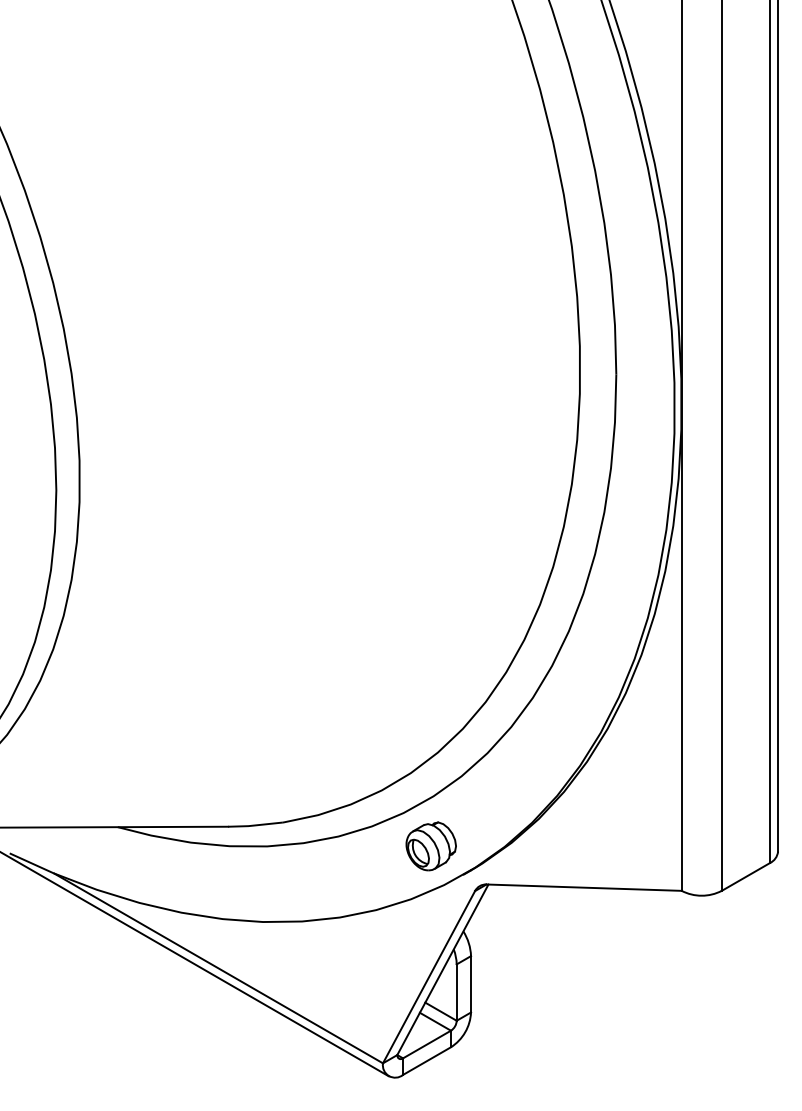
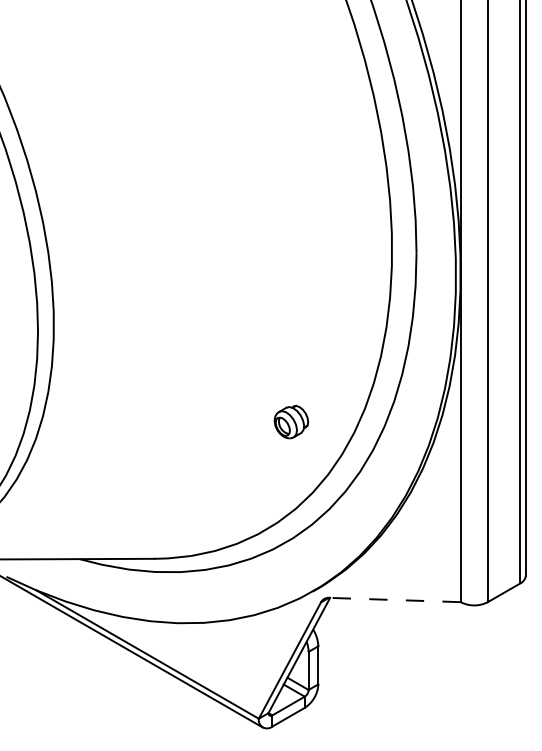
part: (431, 845) -> (291, 421), moved
line: (583, 888) -> (394, 600), solid -> dashed

